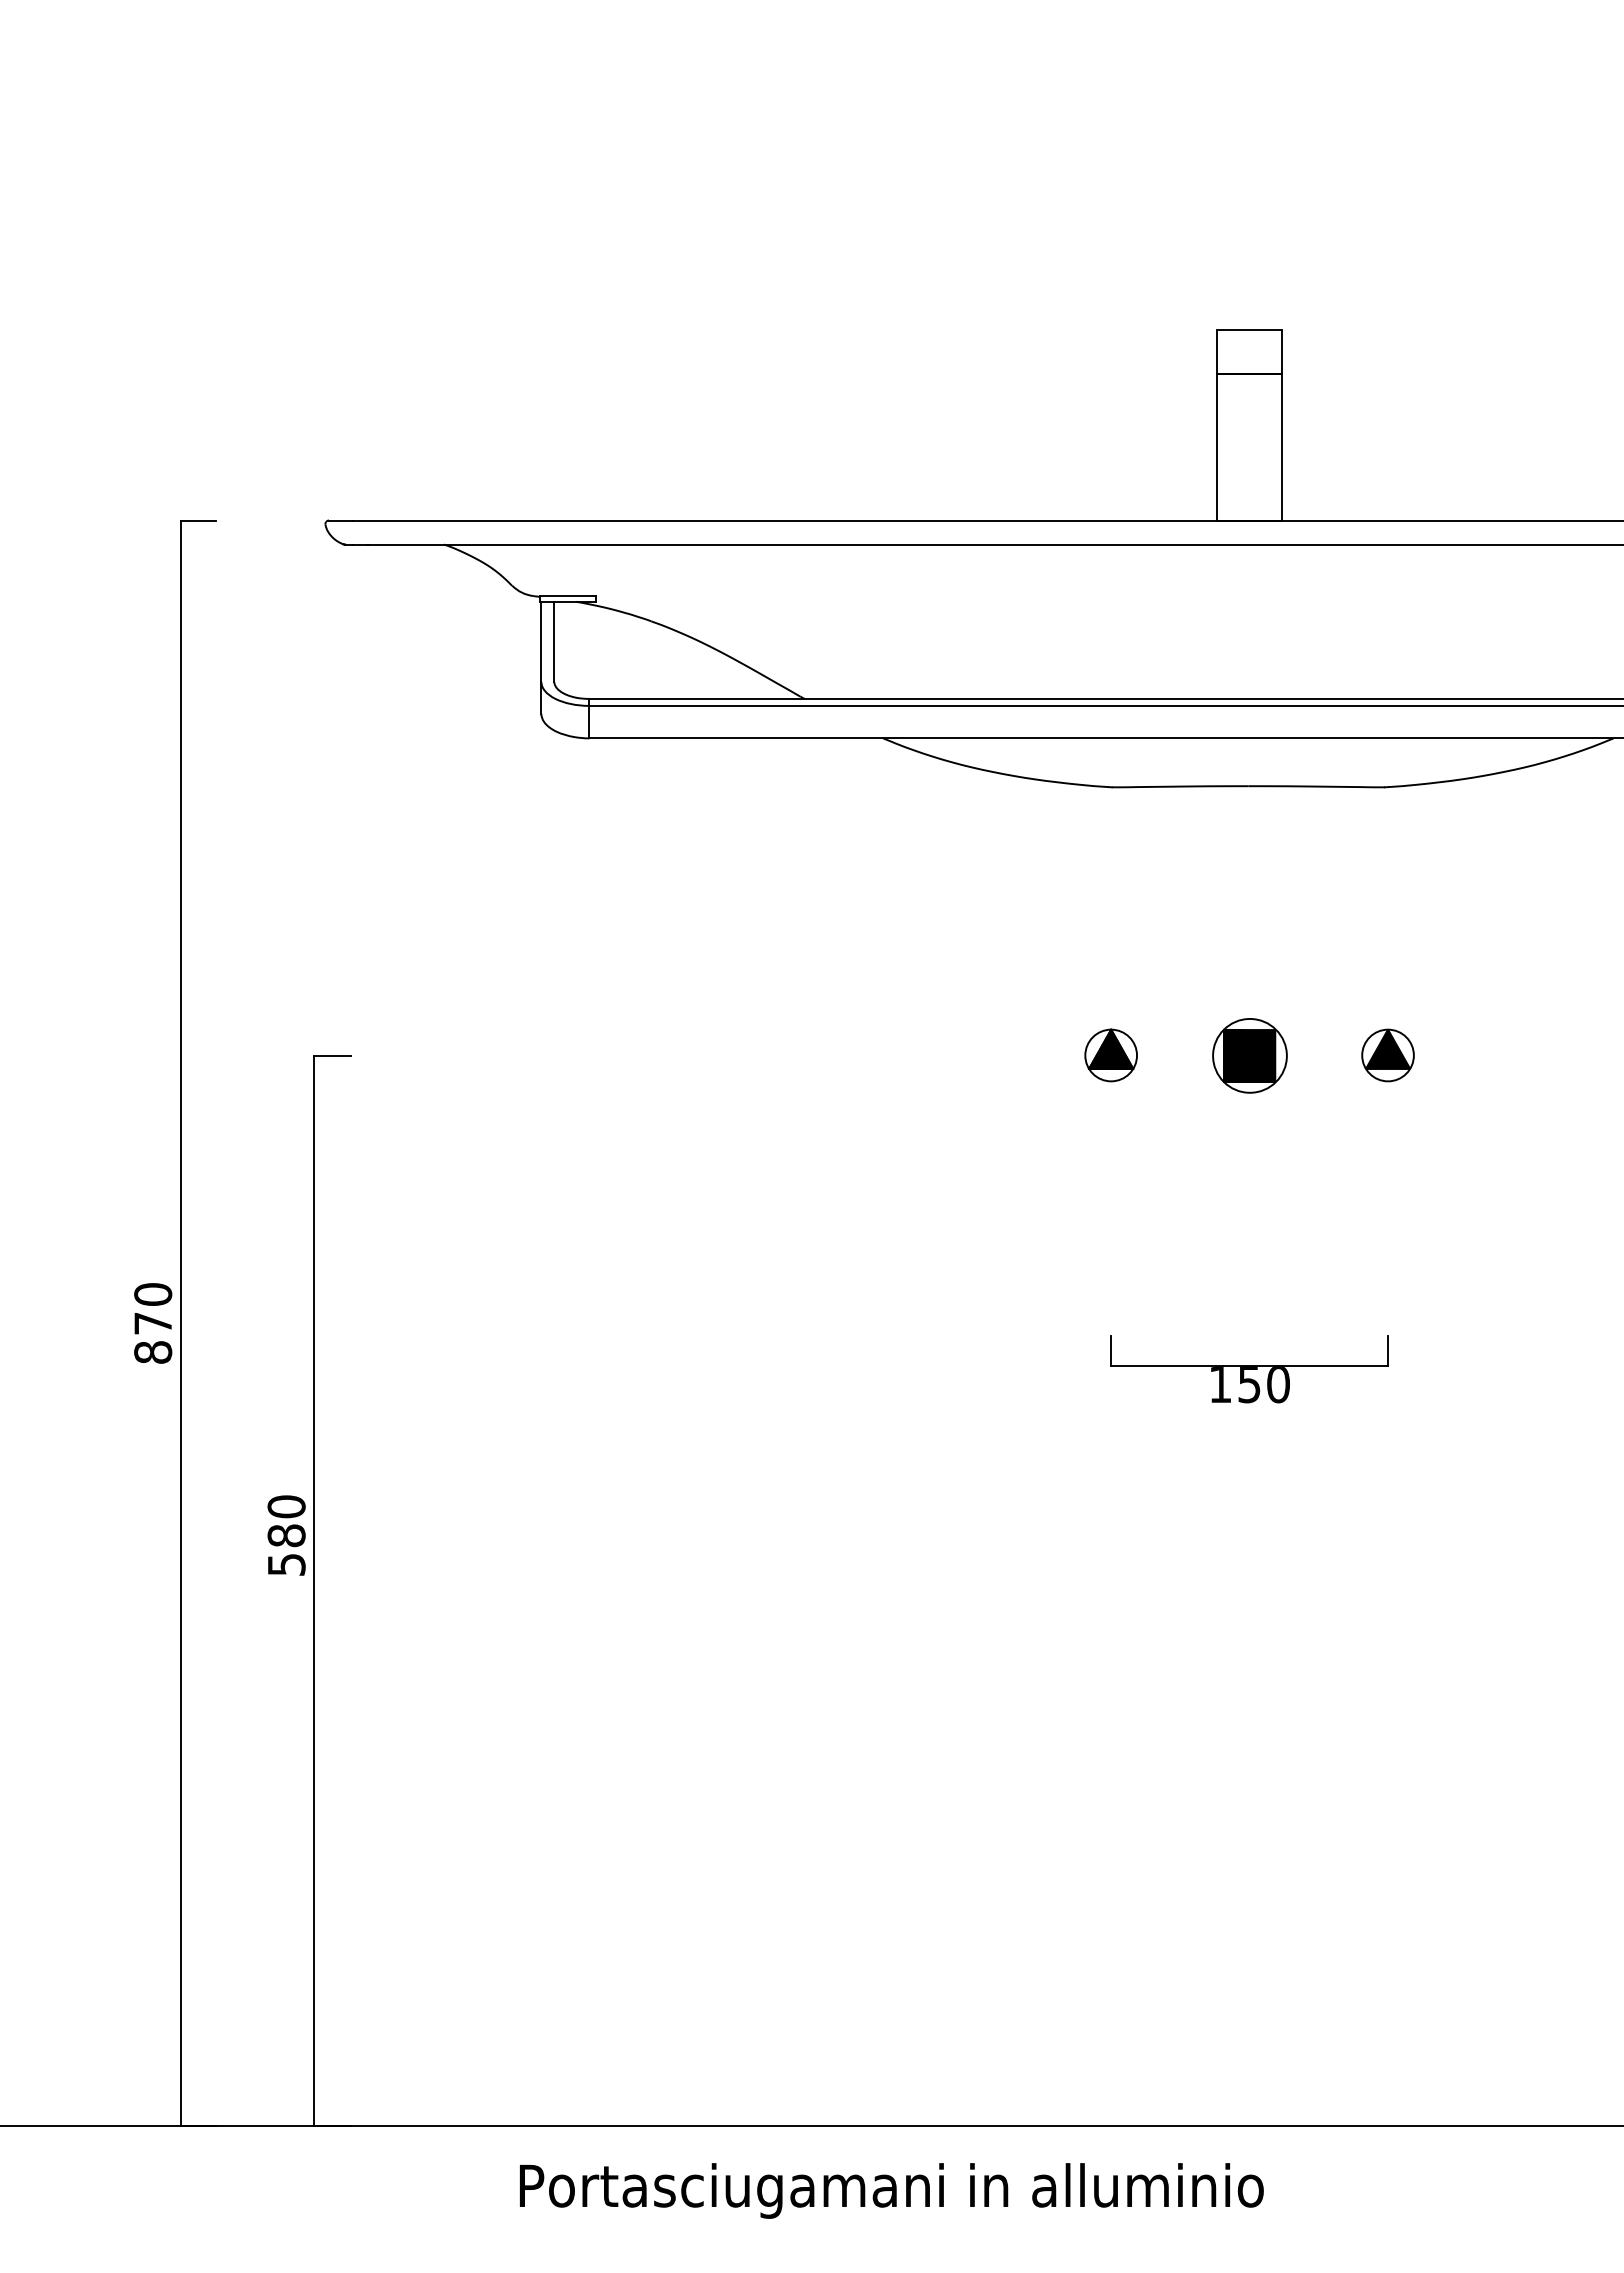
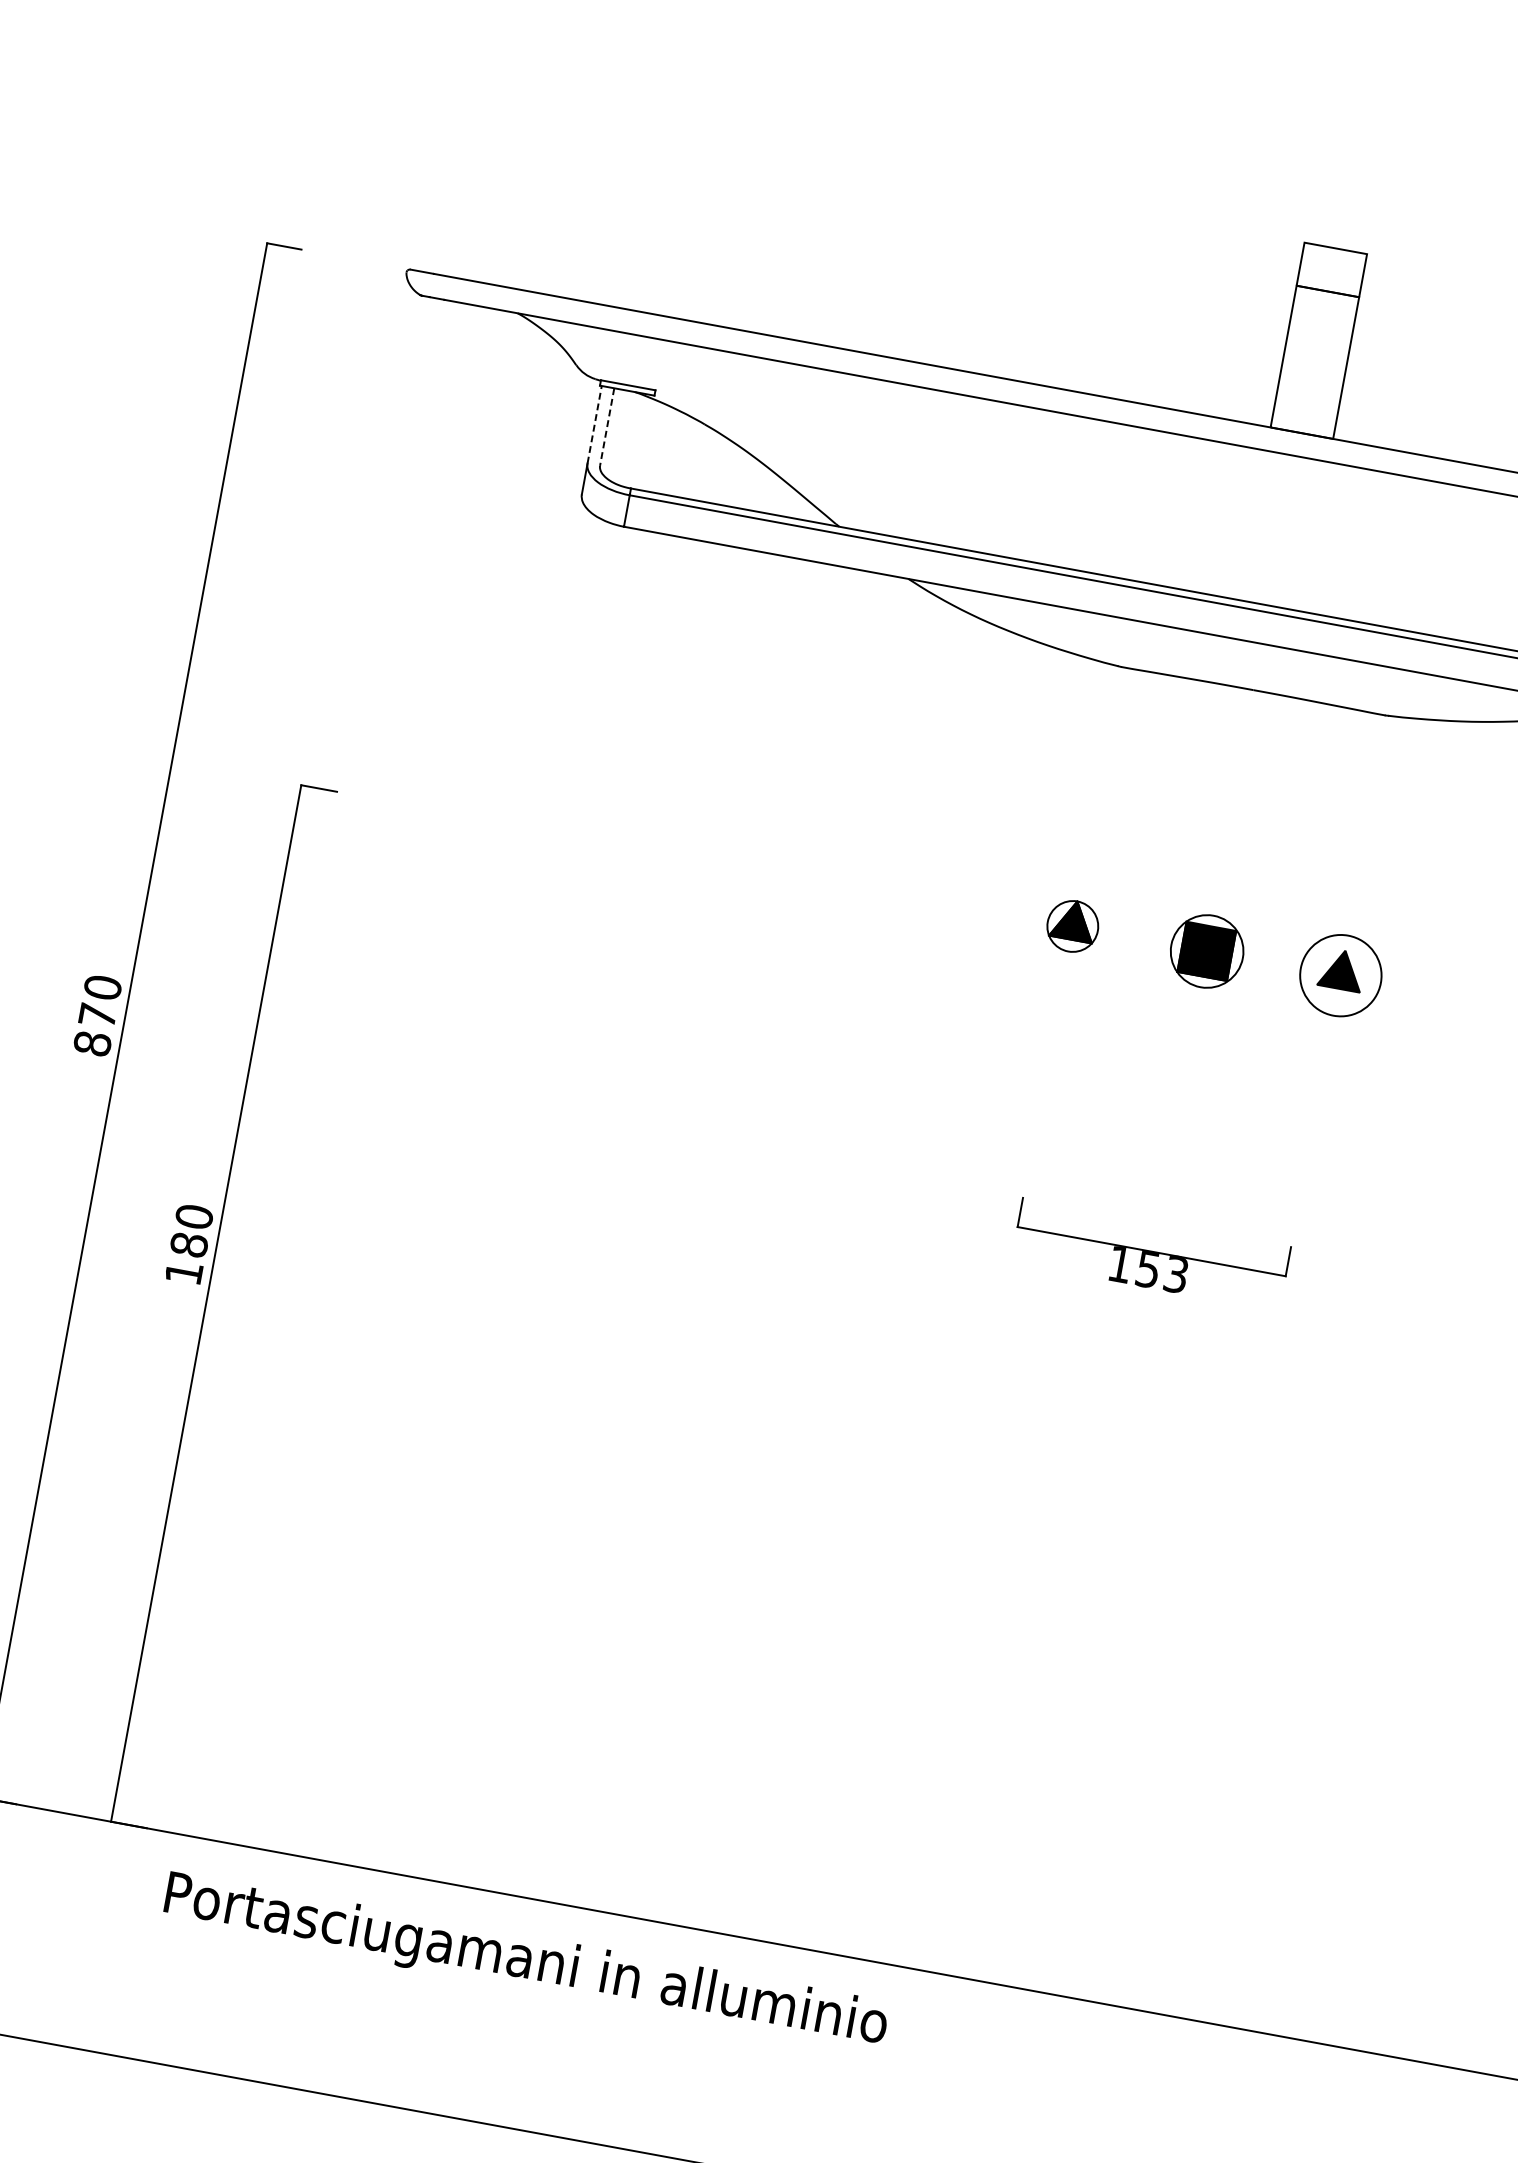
line: (541, 641) -> (594, 424), solid -> dashed
line: (554, 642) -> (607, 427), solid -> dashed
circle: (1387, 1055) -> (1340, 975), size x1.6
text: (1278, 1385) -> (1176, 1275), 150 -> 153
text: (286, 1564) -> (183, 1272), 580 -> 180
text: (891, 2190) -> (525, 1961), moved

